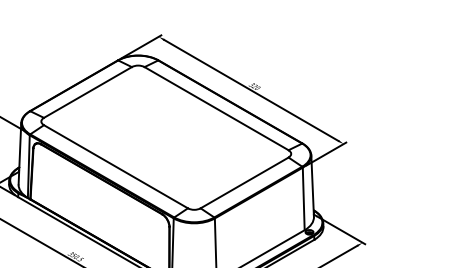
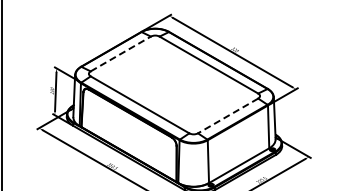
line: (87, 93) -> (120, 54), solid -> dashed
line: (245, 182) -> (228, 115), solid -> dashed

